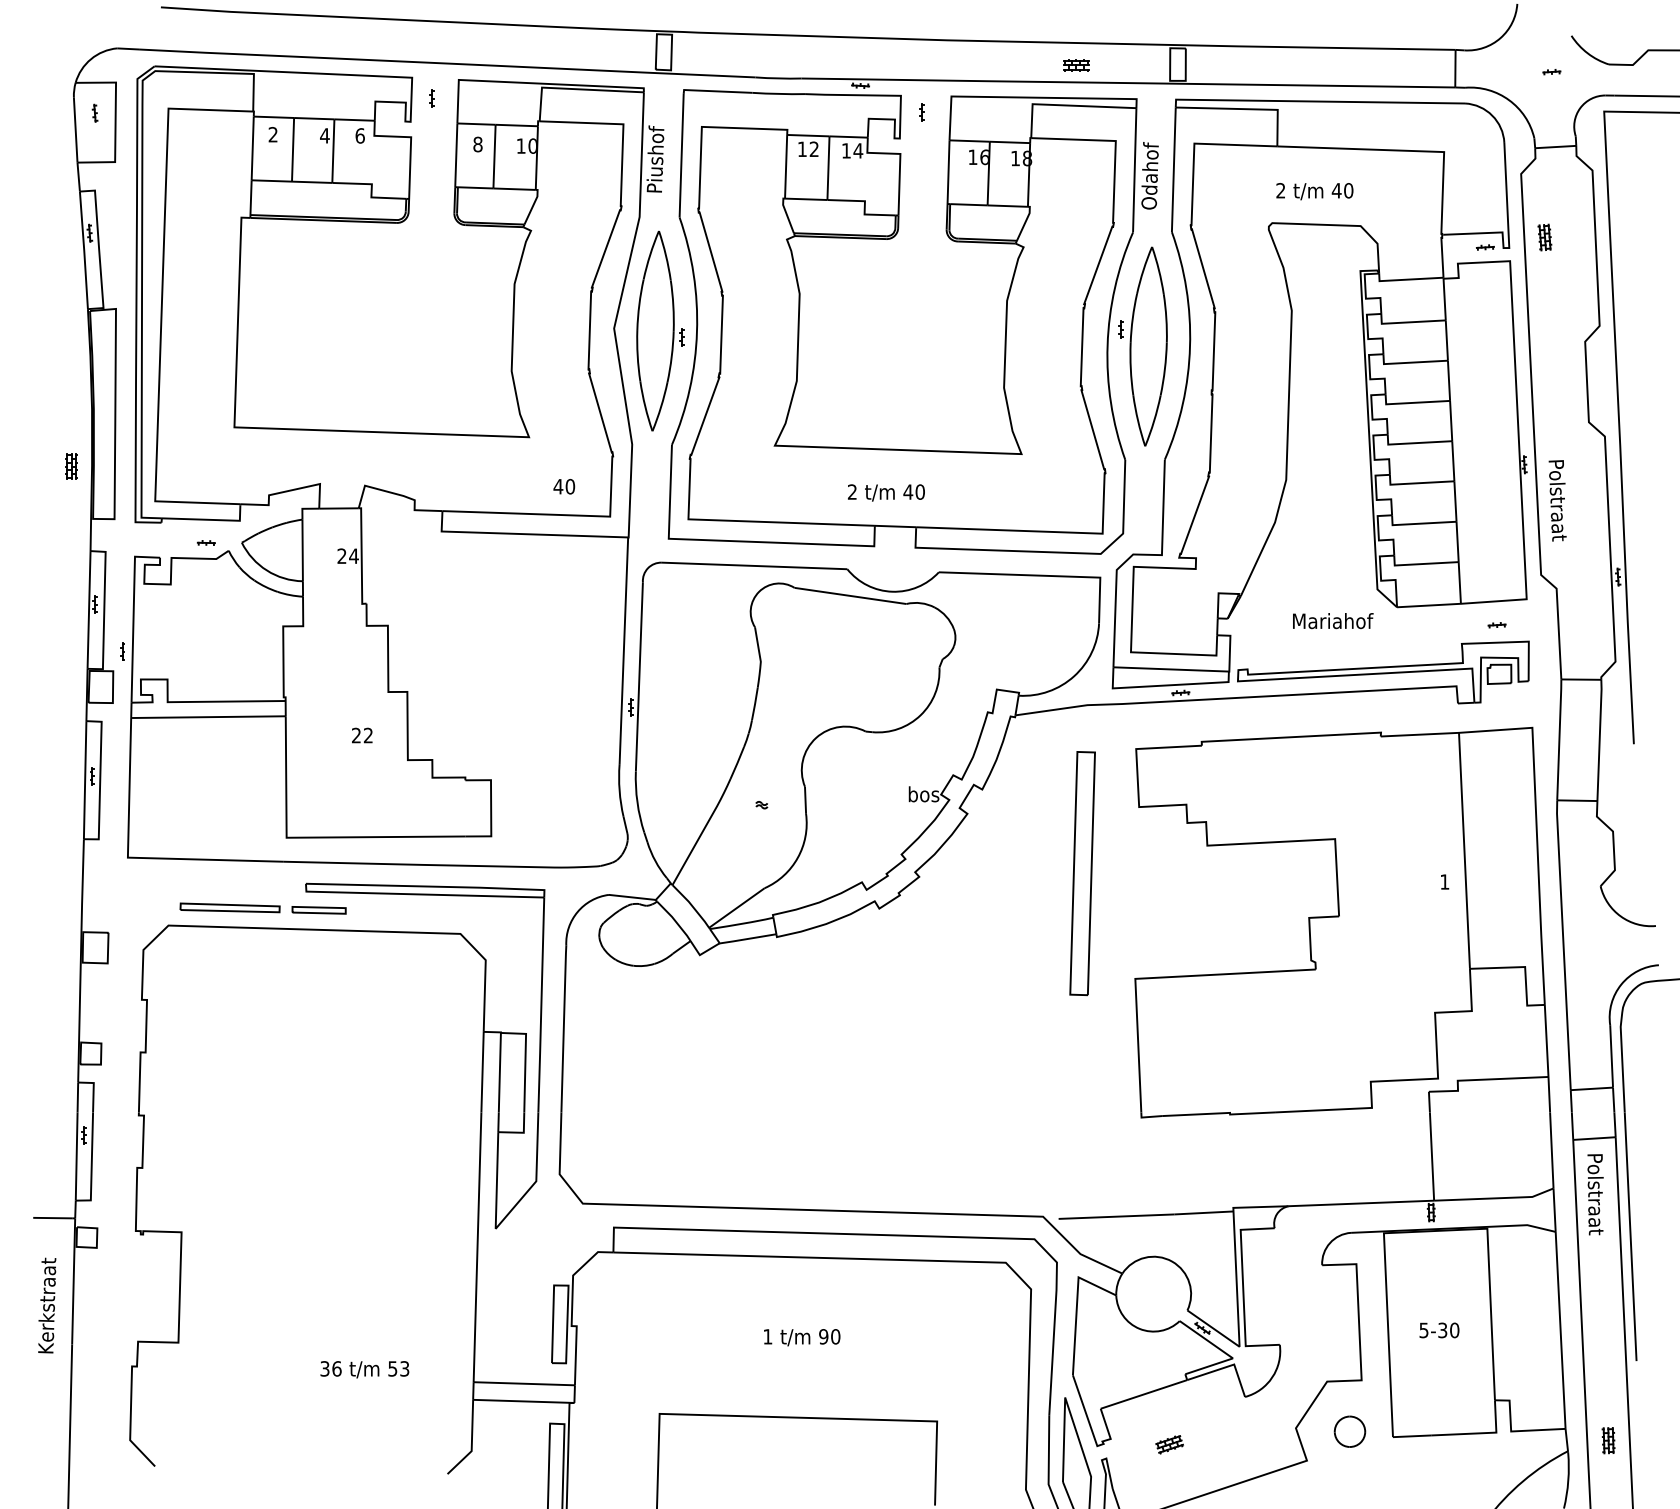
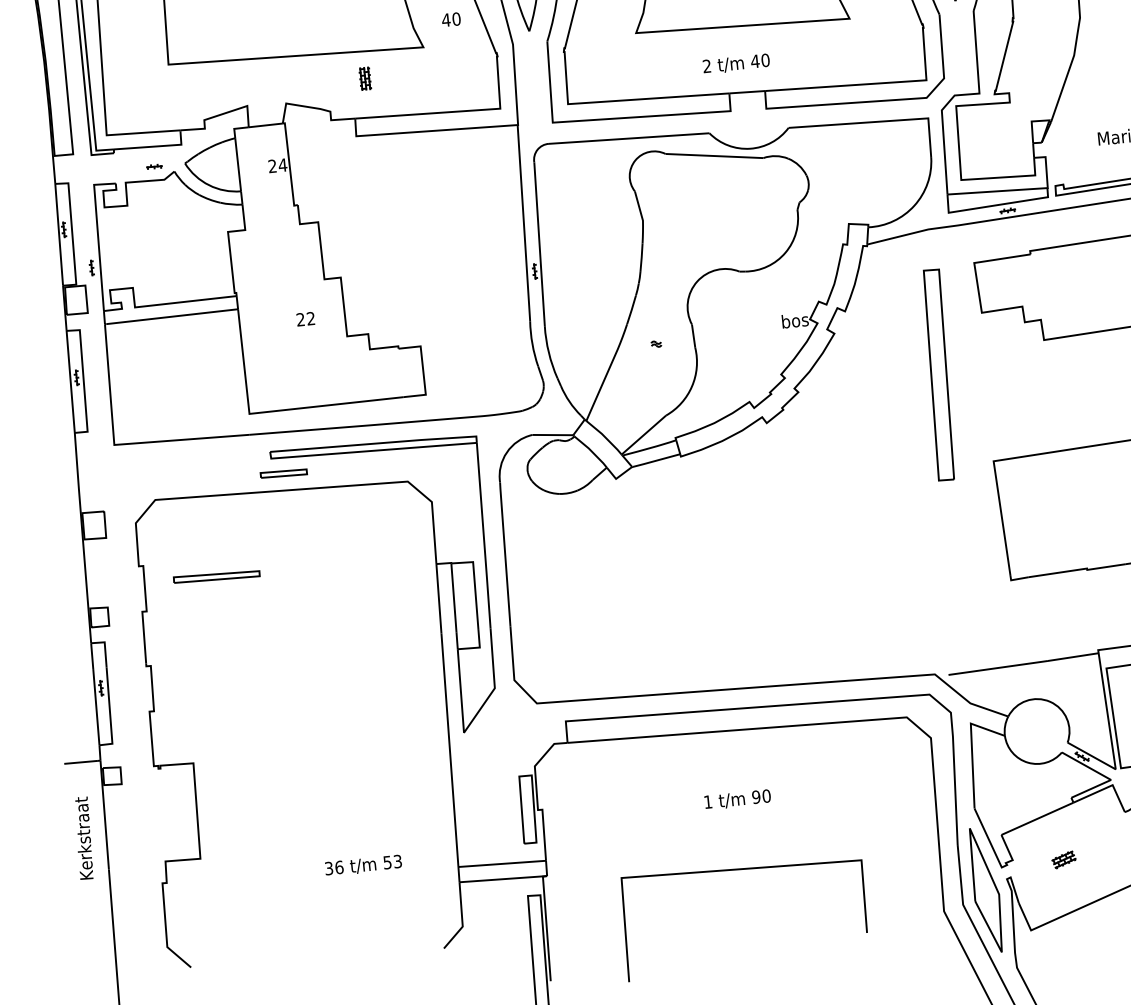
part: (71, 466) -> (365, 78), moved
text: (564, 486) -> (451, 19), moved
part: (229, 907) -> (216, 576), moved

